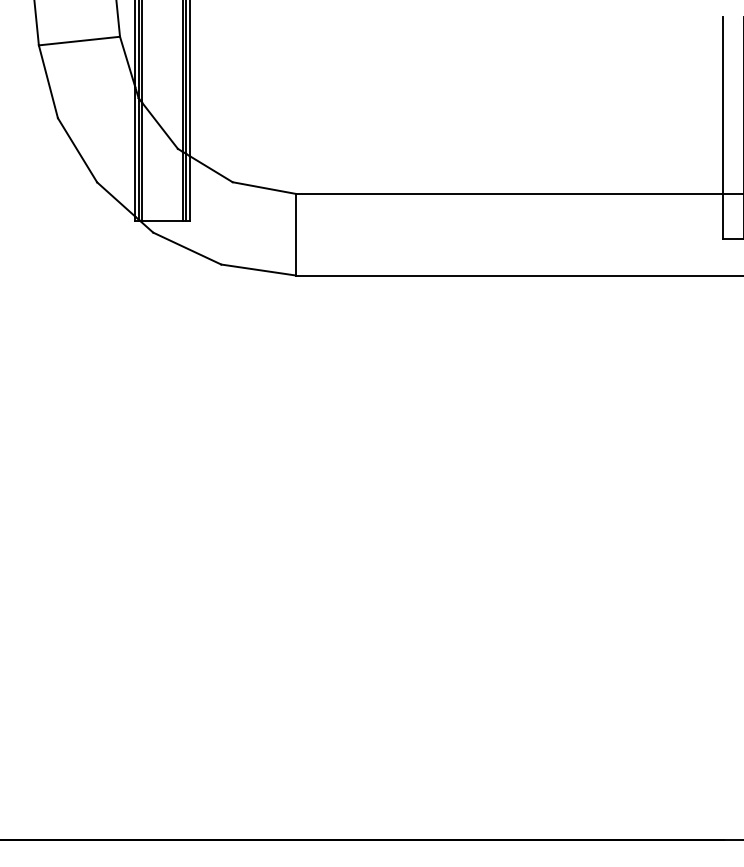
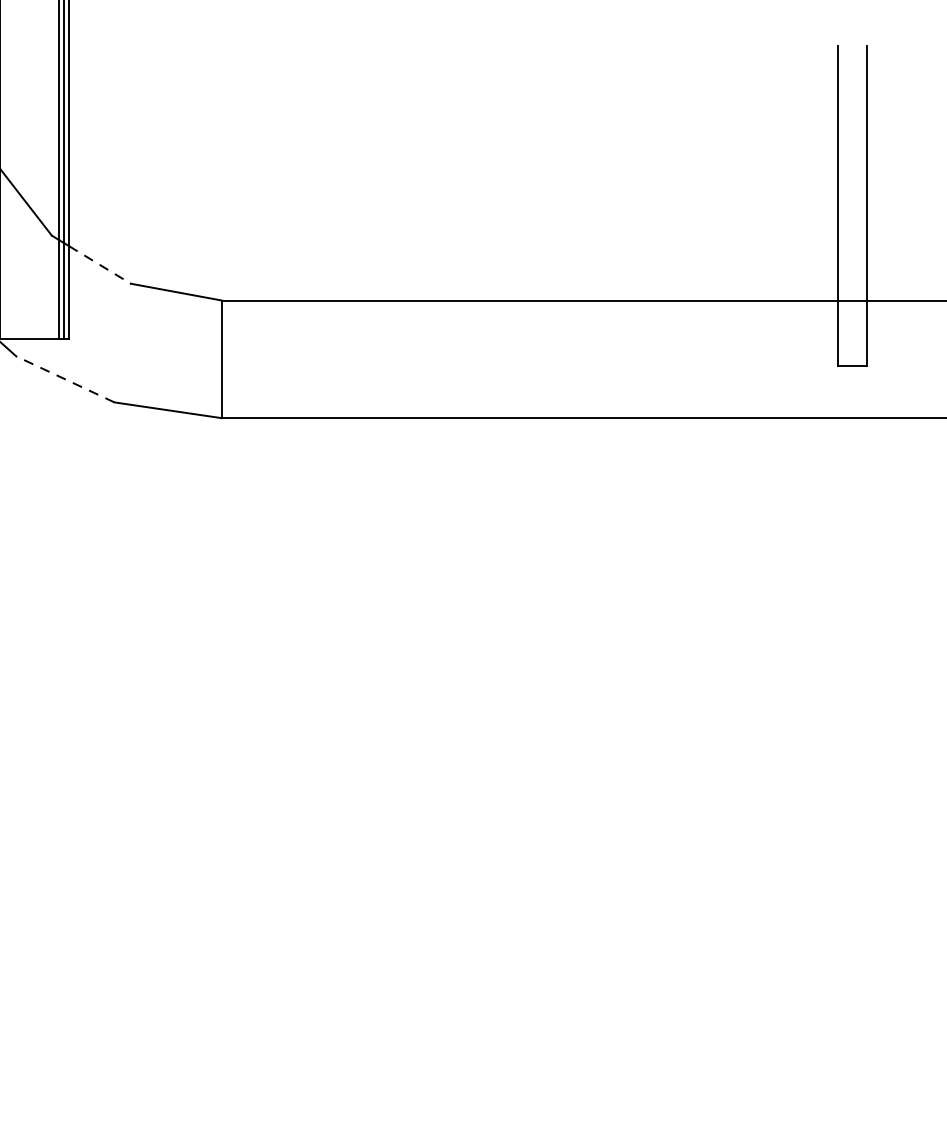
line: (211, 169) -> (100, 265), solid -> dashed
line: (187, 248) -> (65, 379), solid -> dashed

